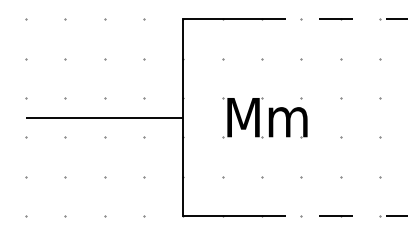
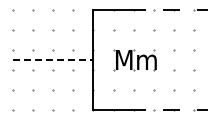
line: (105, 116) -> (53, 59), solid -> dashed

